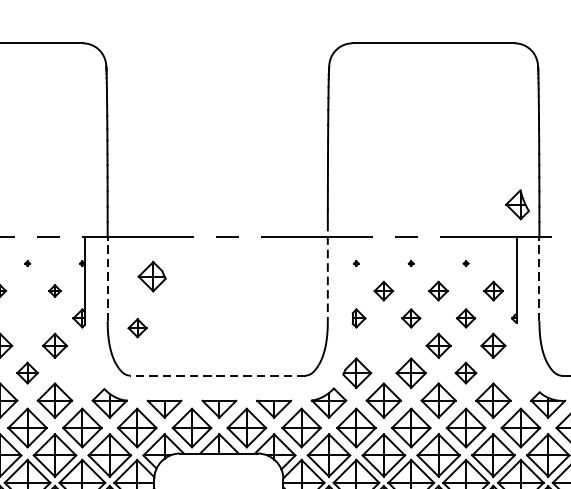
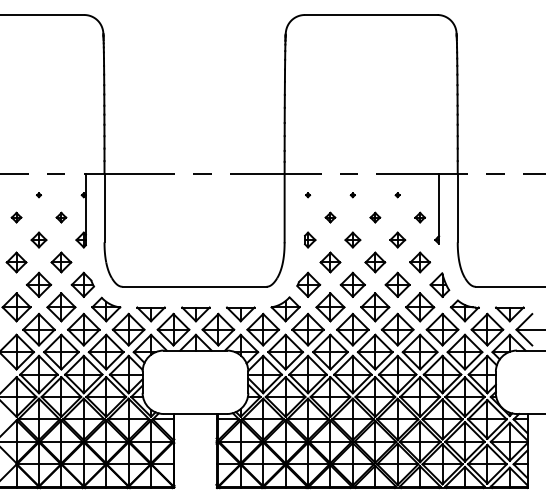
part: (517, 204) -> (439, 284), moved
line: (327, 272) -> (284, 202), dashed -> solid
part: (151, 276) -> (82, 284), moved
line: (107, 278) -> (104, 207), dashed -> solid
line: (539, 278) -> (457, 207), dashed -> solid
part: (383, 290) -> (330, 217), size x0.62
part: (438, 290) -> (375, 217), size x0.62
part: (492, 290) -> (419, 217), size x0.62
part: (136, 327) -> (38, 239), moved
part: (383, 345) -> (330, 262), added
part: (26, 372) -> (38, 284), size x1.43
part: (465, 372) -> (397, 284), size x1.43
line: (217, 375) -> (194, 286), dashed -> solid

